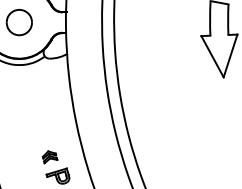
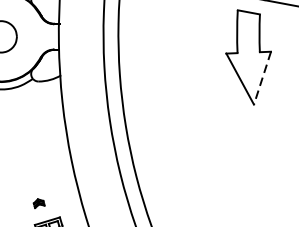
line: (230, 56) -> (262, 78), solid -> dashed
part: (49, 157) -> (38, 203), size x0.6

